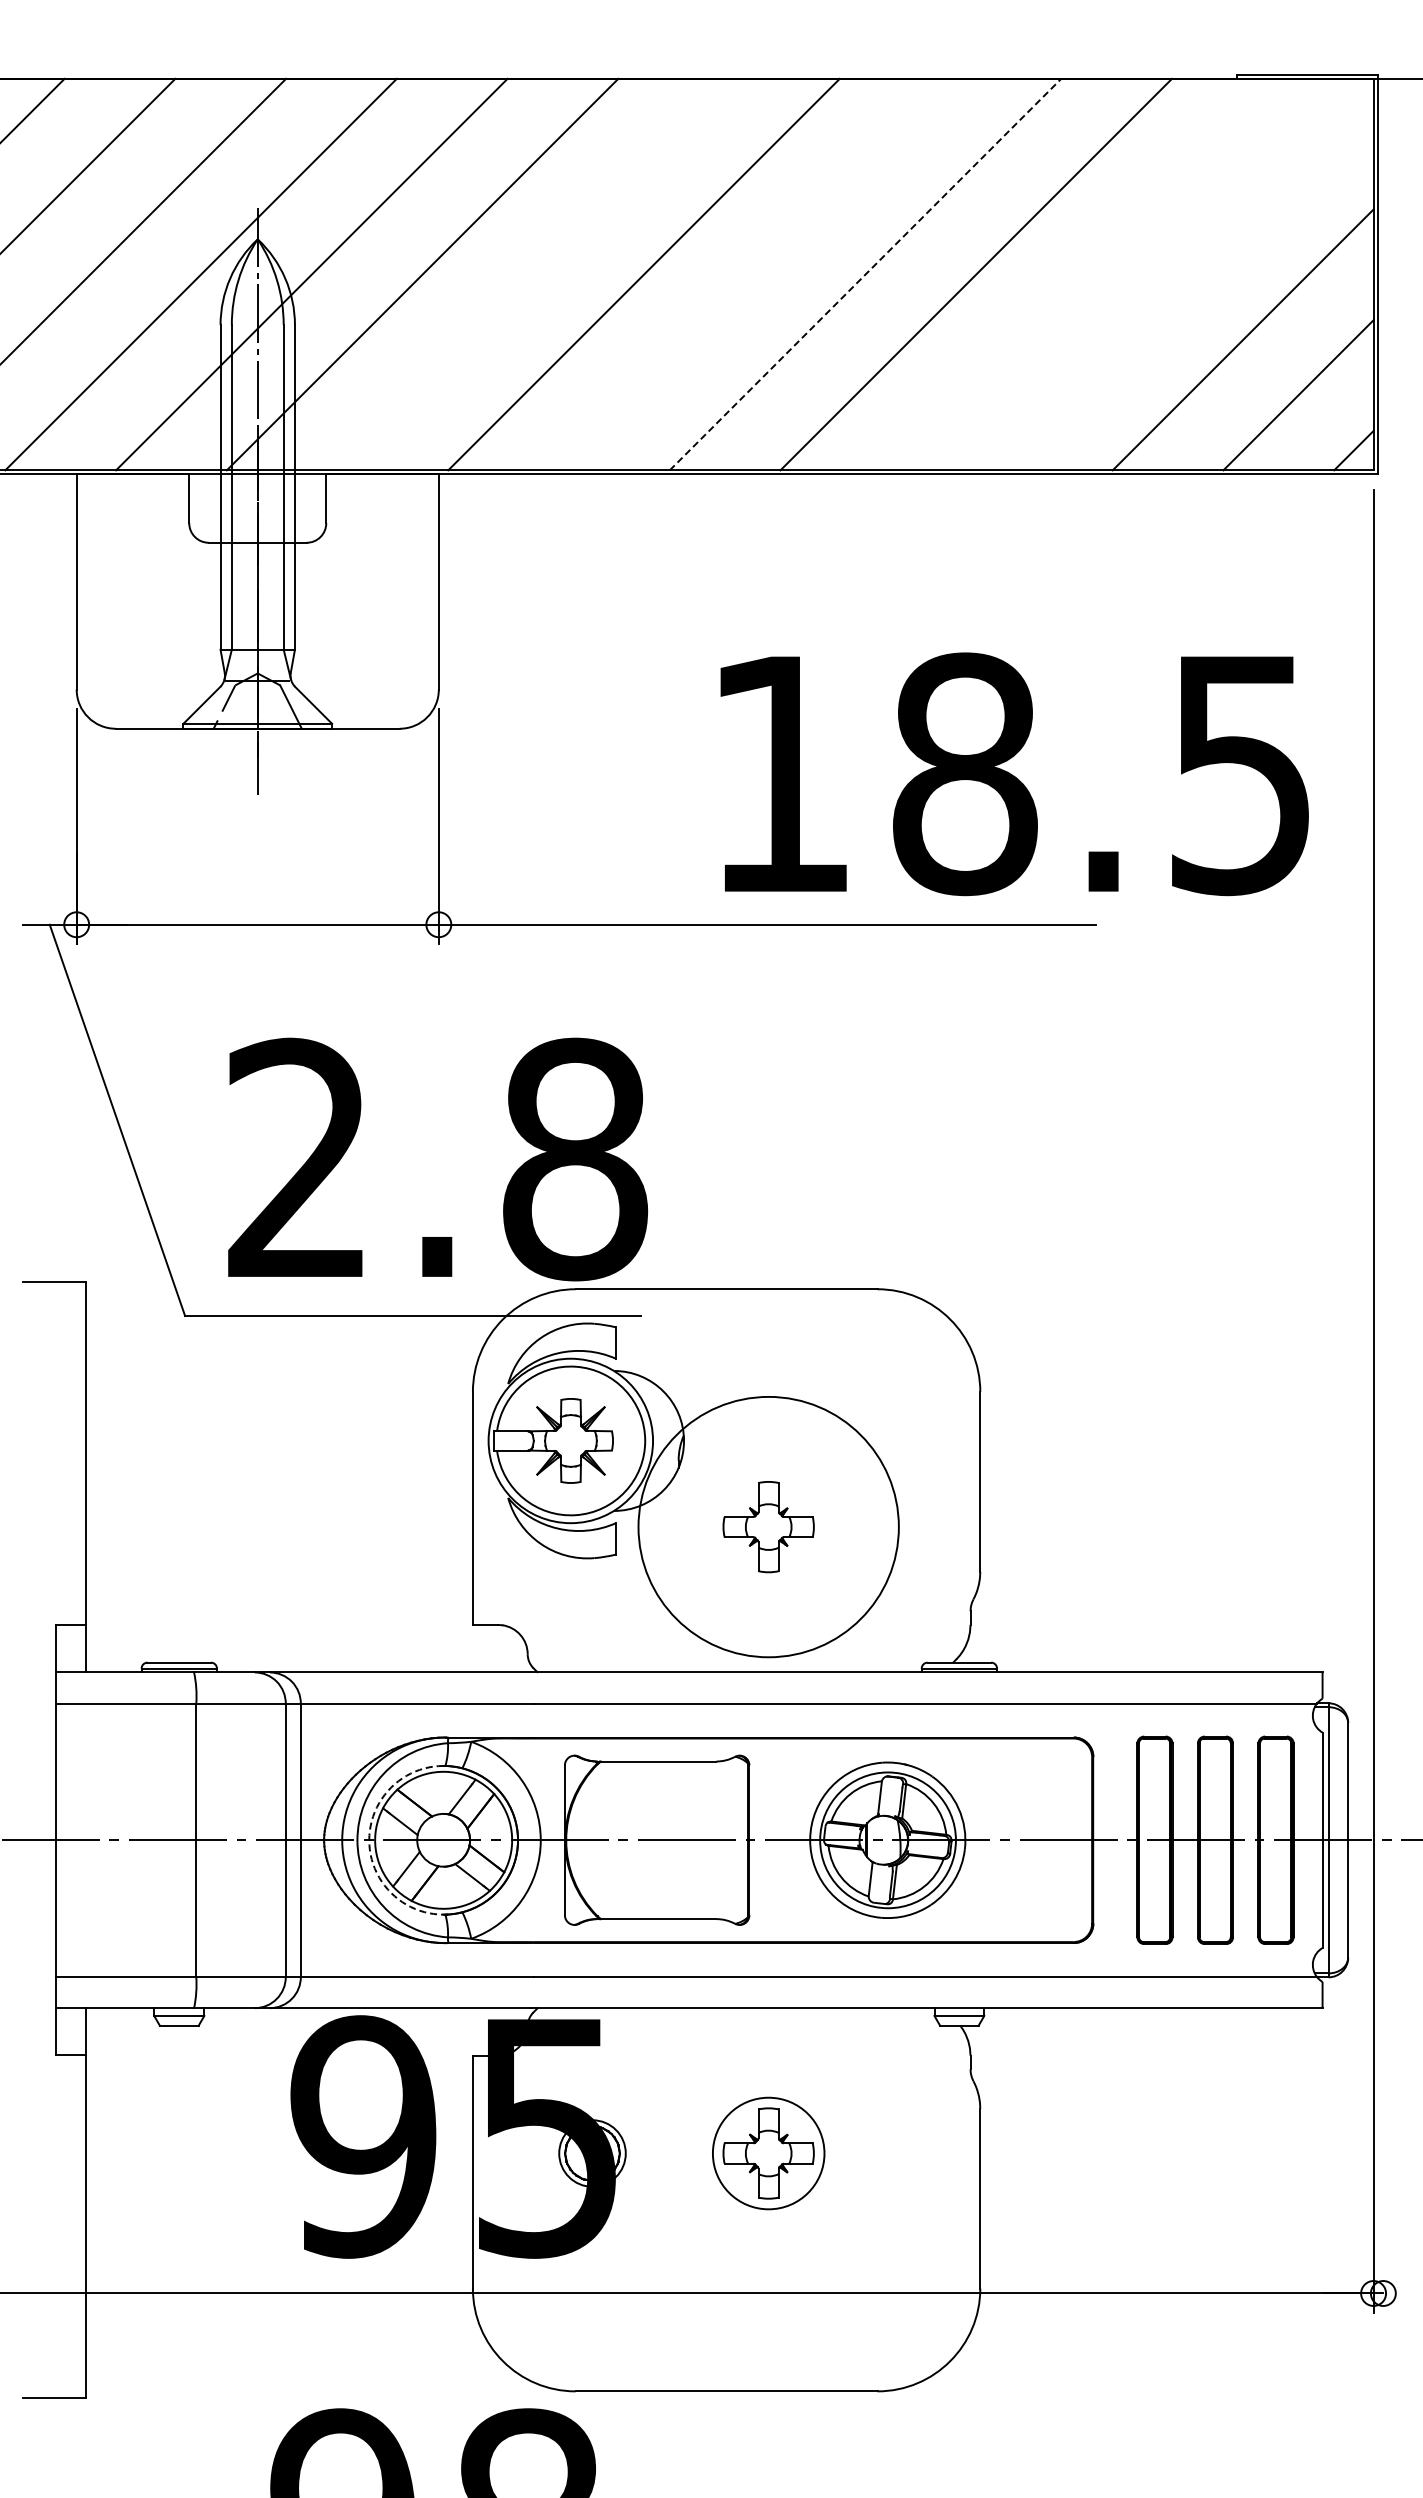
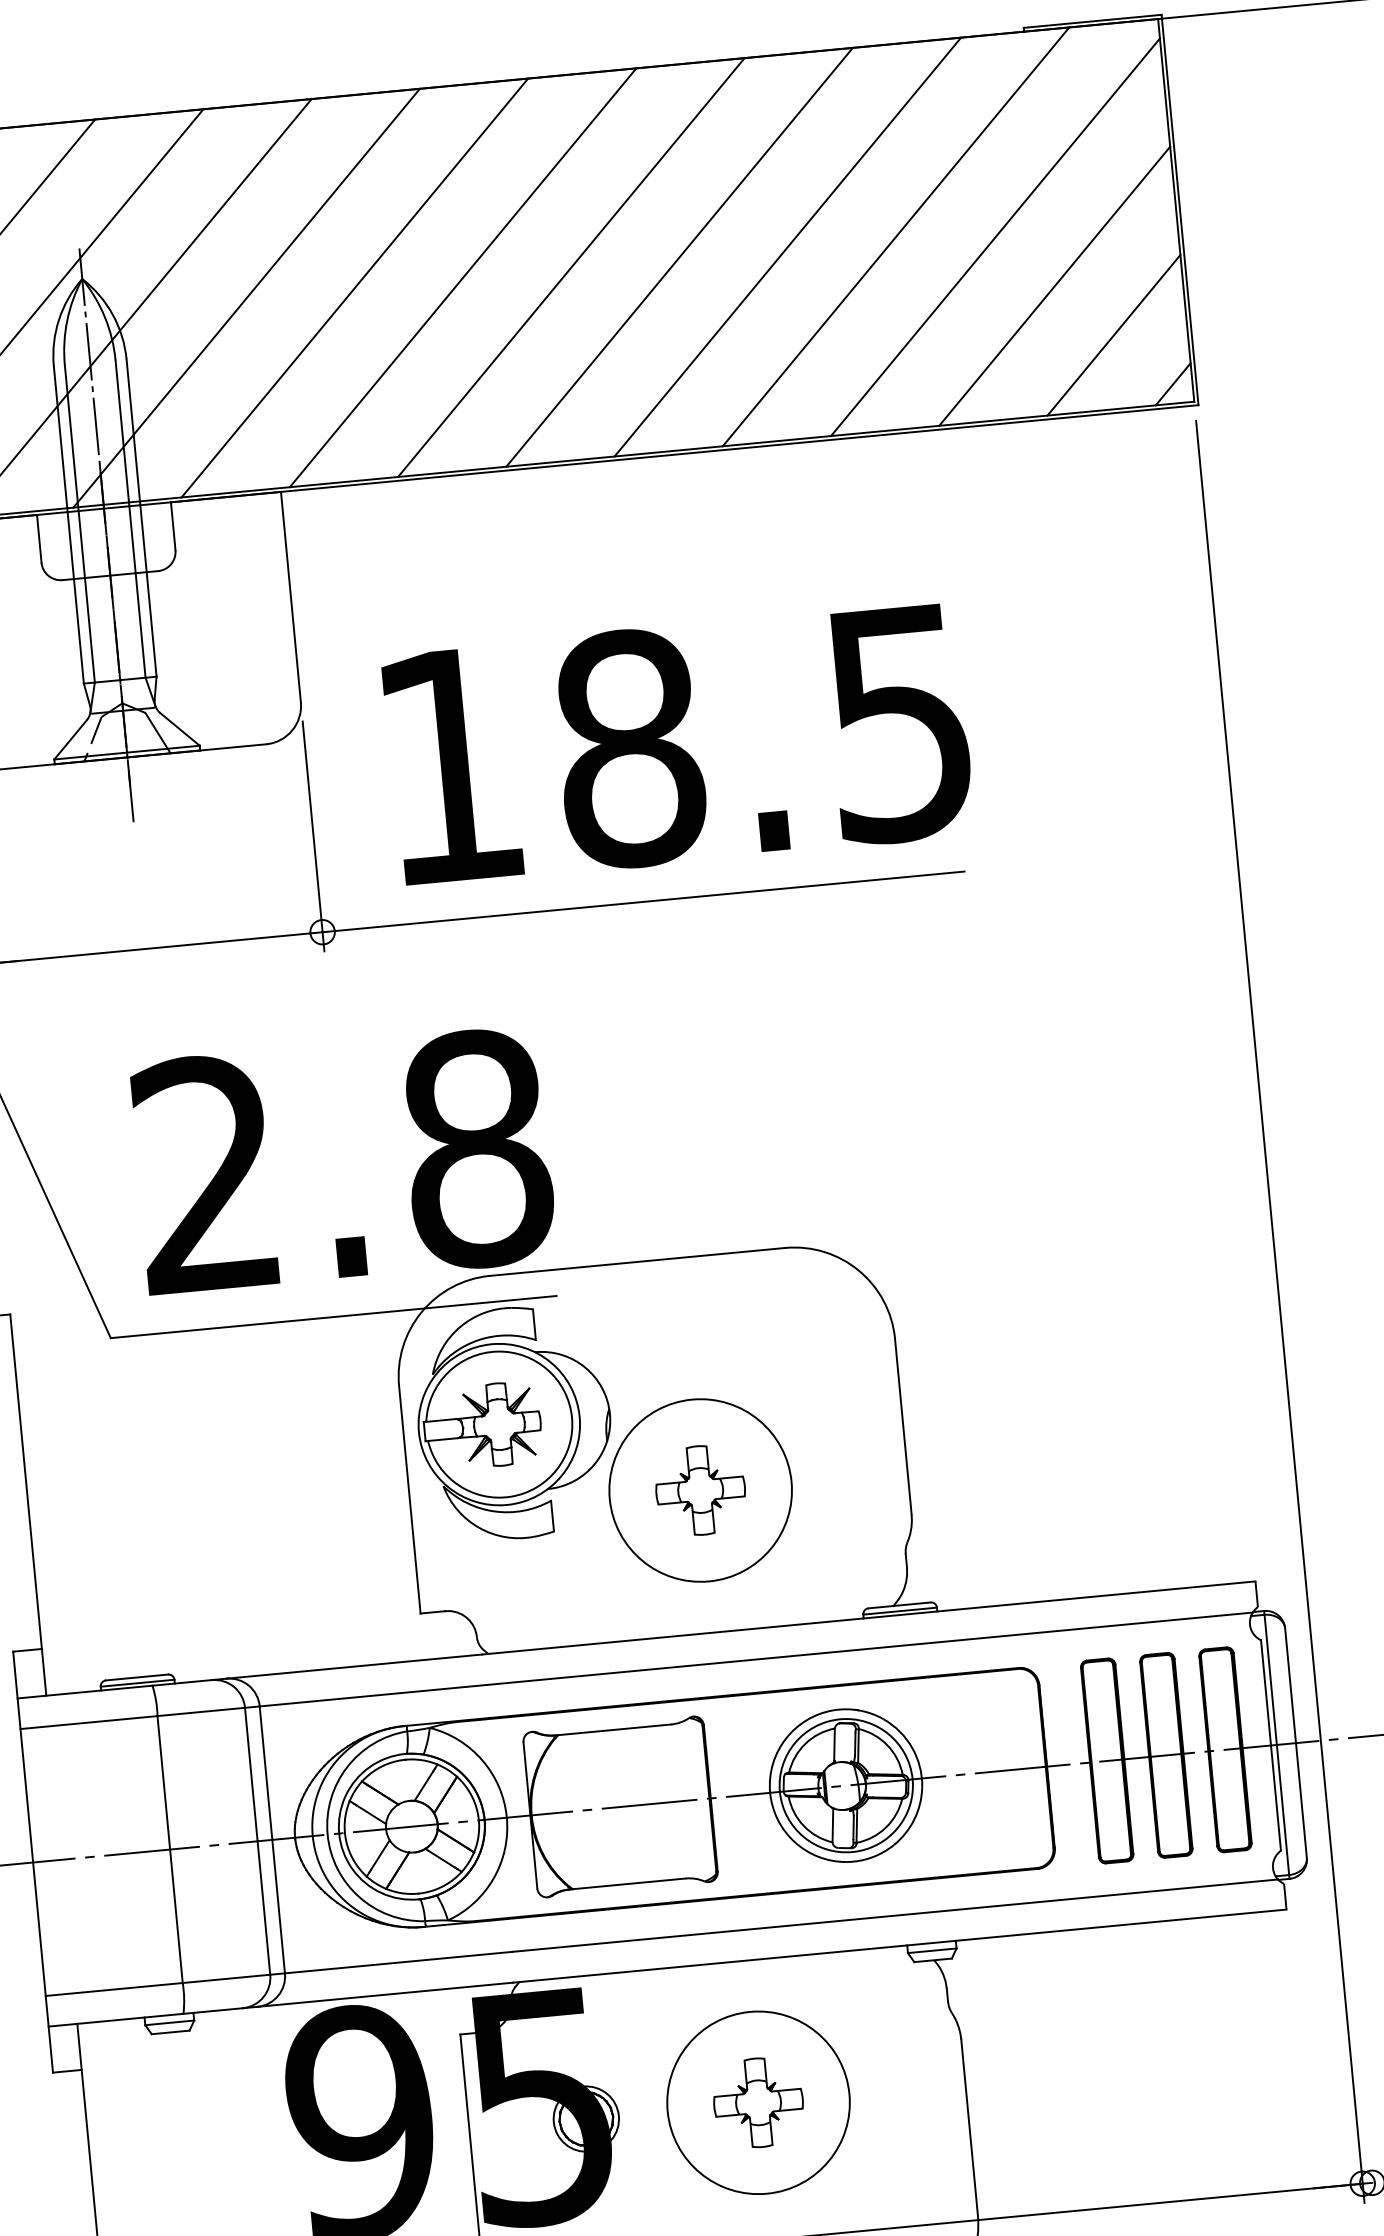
line: (533, 274) -> (355, 287), added
line: (754, 274) -> (571, 267), added
line: (865, 274) -> (679, 257), dashed -> solid
line: (1086, 274) -> (895, 236), added
line: (1187, 284) -> (995, 237), added
text: (1014, 774) -> (678, 744), moved
circle: (768, 1527) -> (700, 1490), size x0.71
arc: (369, 1840) -> (339, 1833), dashed -> solid
circle: (768, 2153) -> (758, 2102), size x1.67

